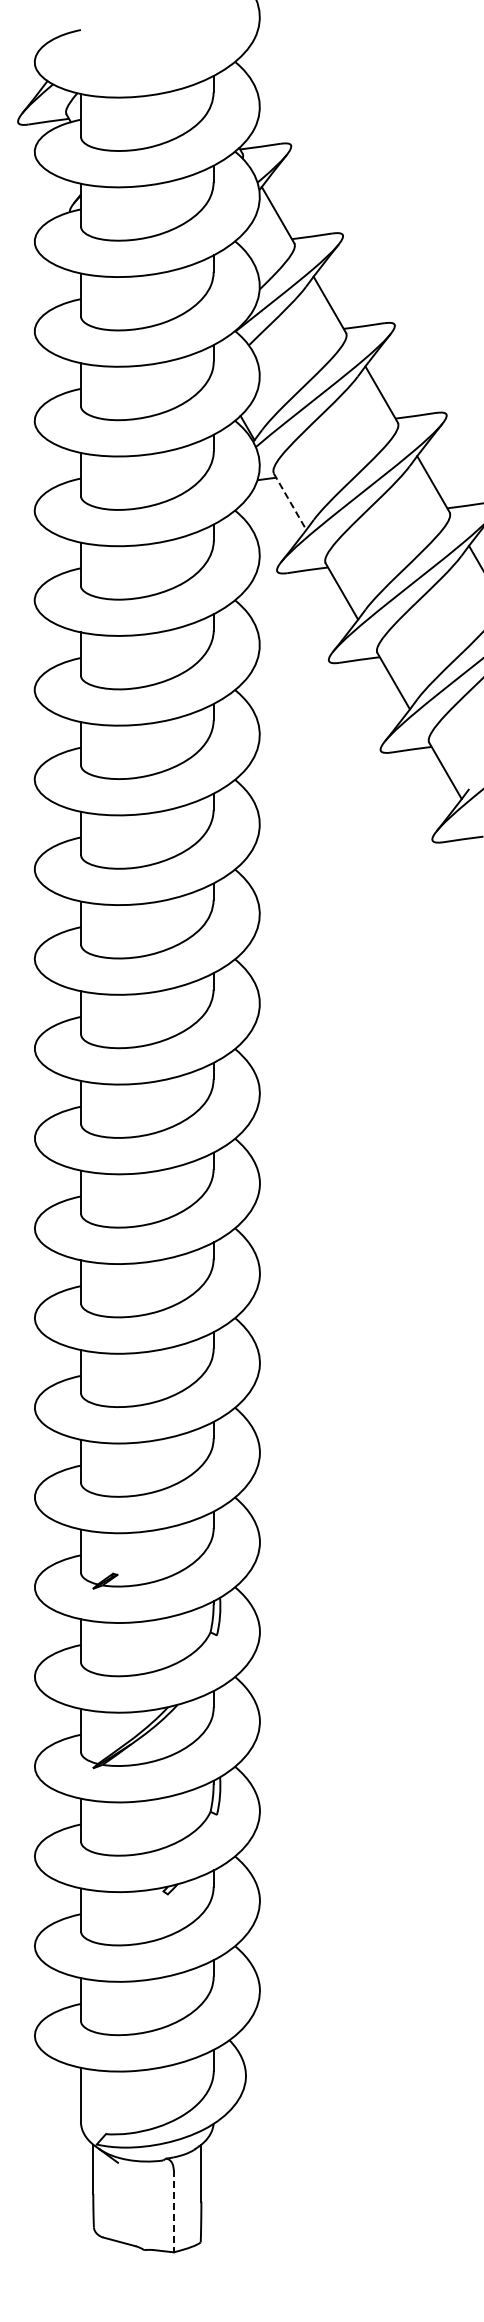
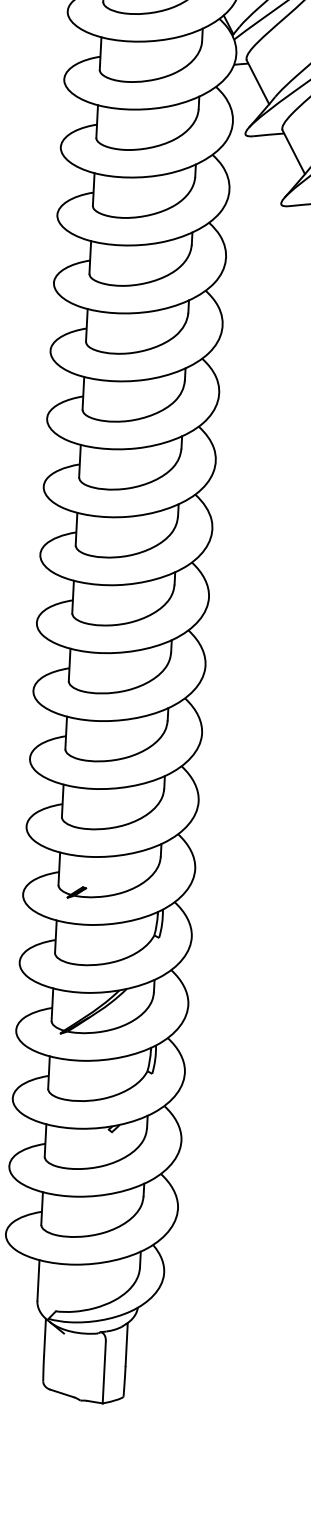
line: (290, 501) -> (258, 82), dashed -> solid
line: (173, 2211) -> (104, 1372), dashed -> solid

